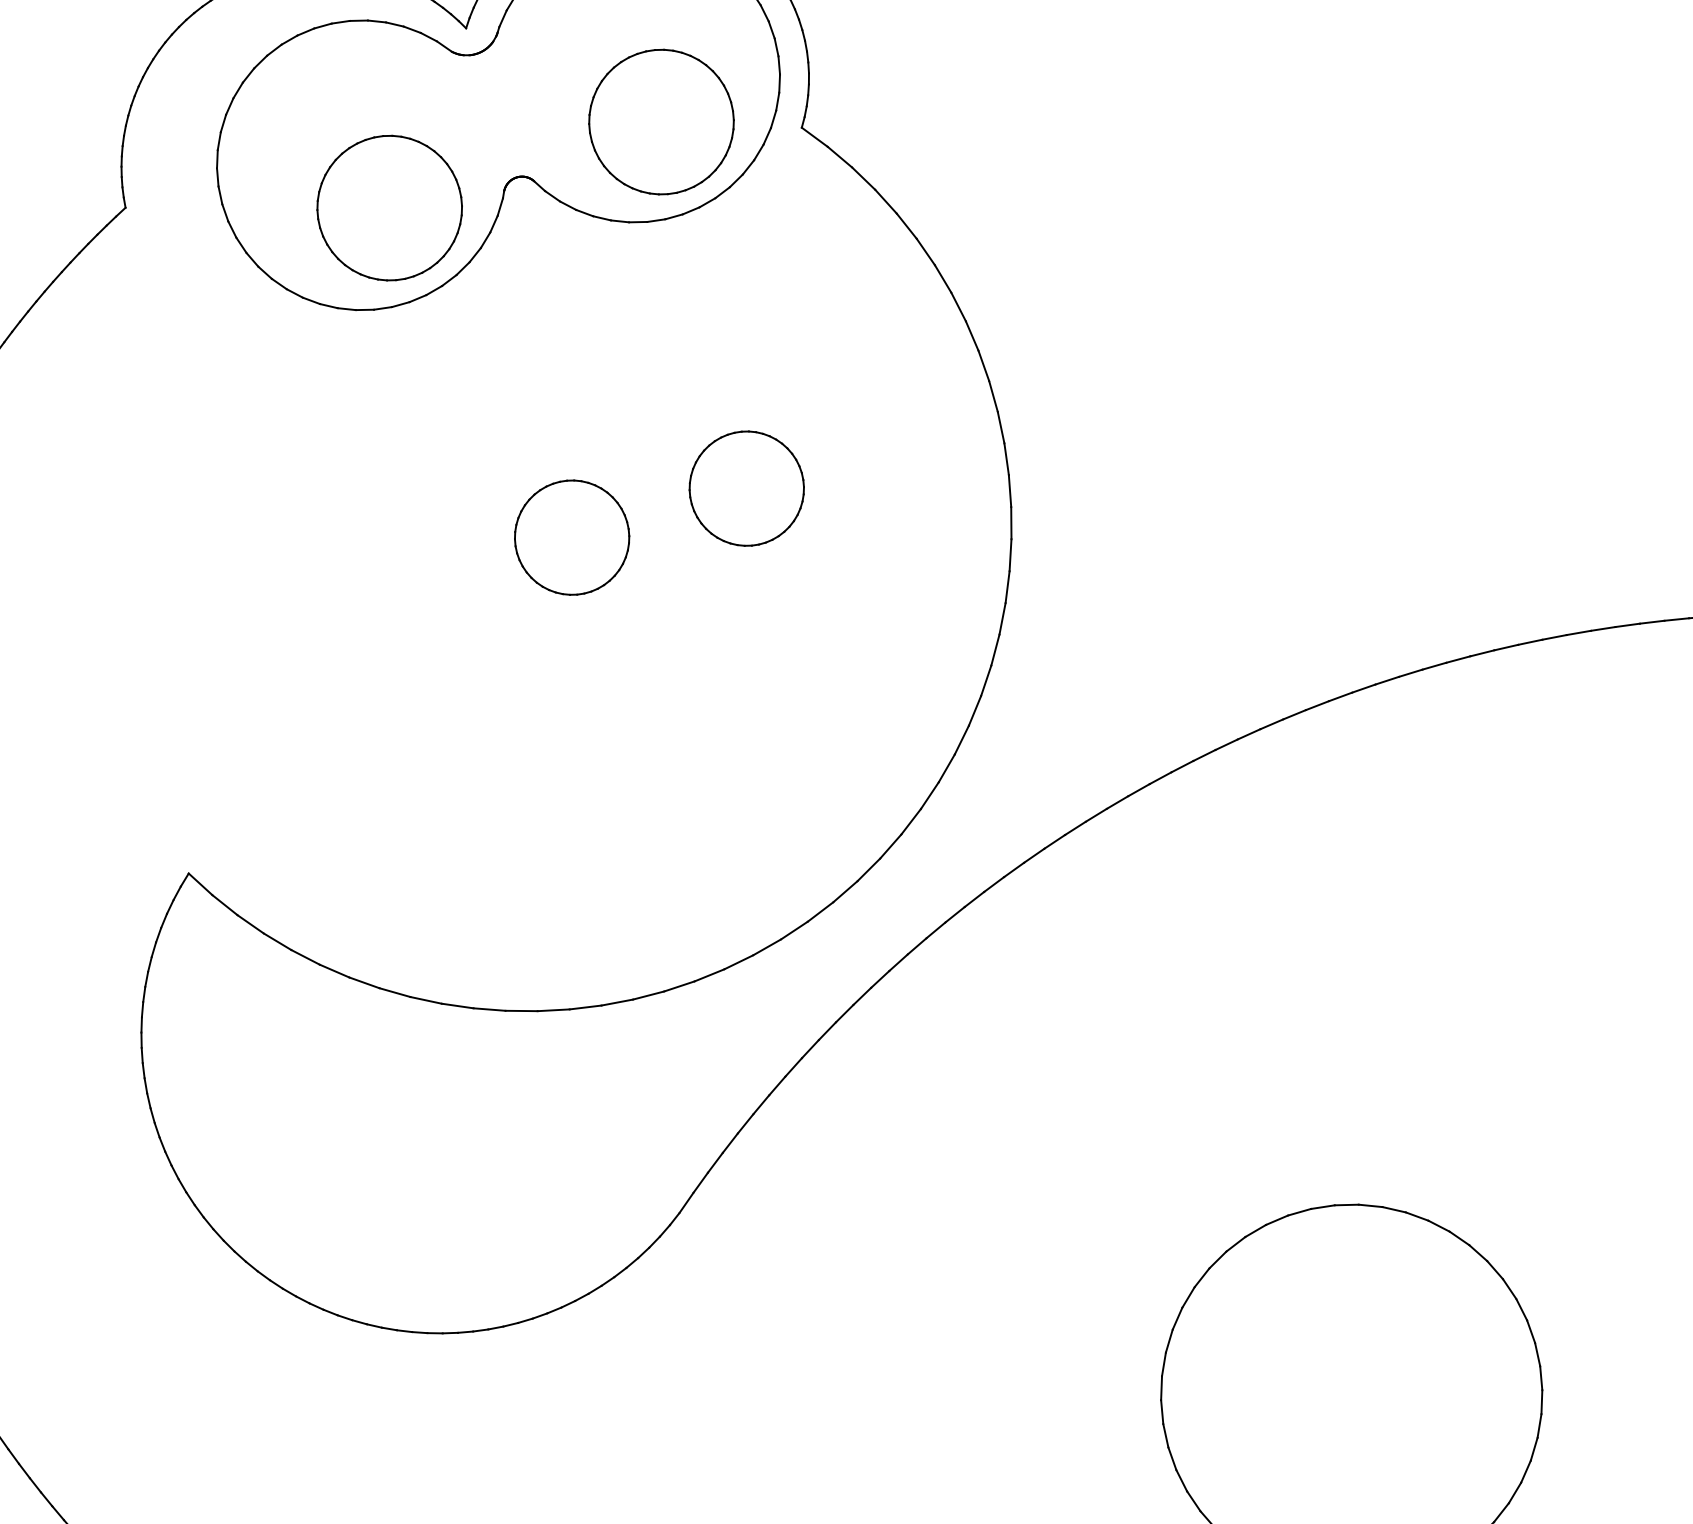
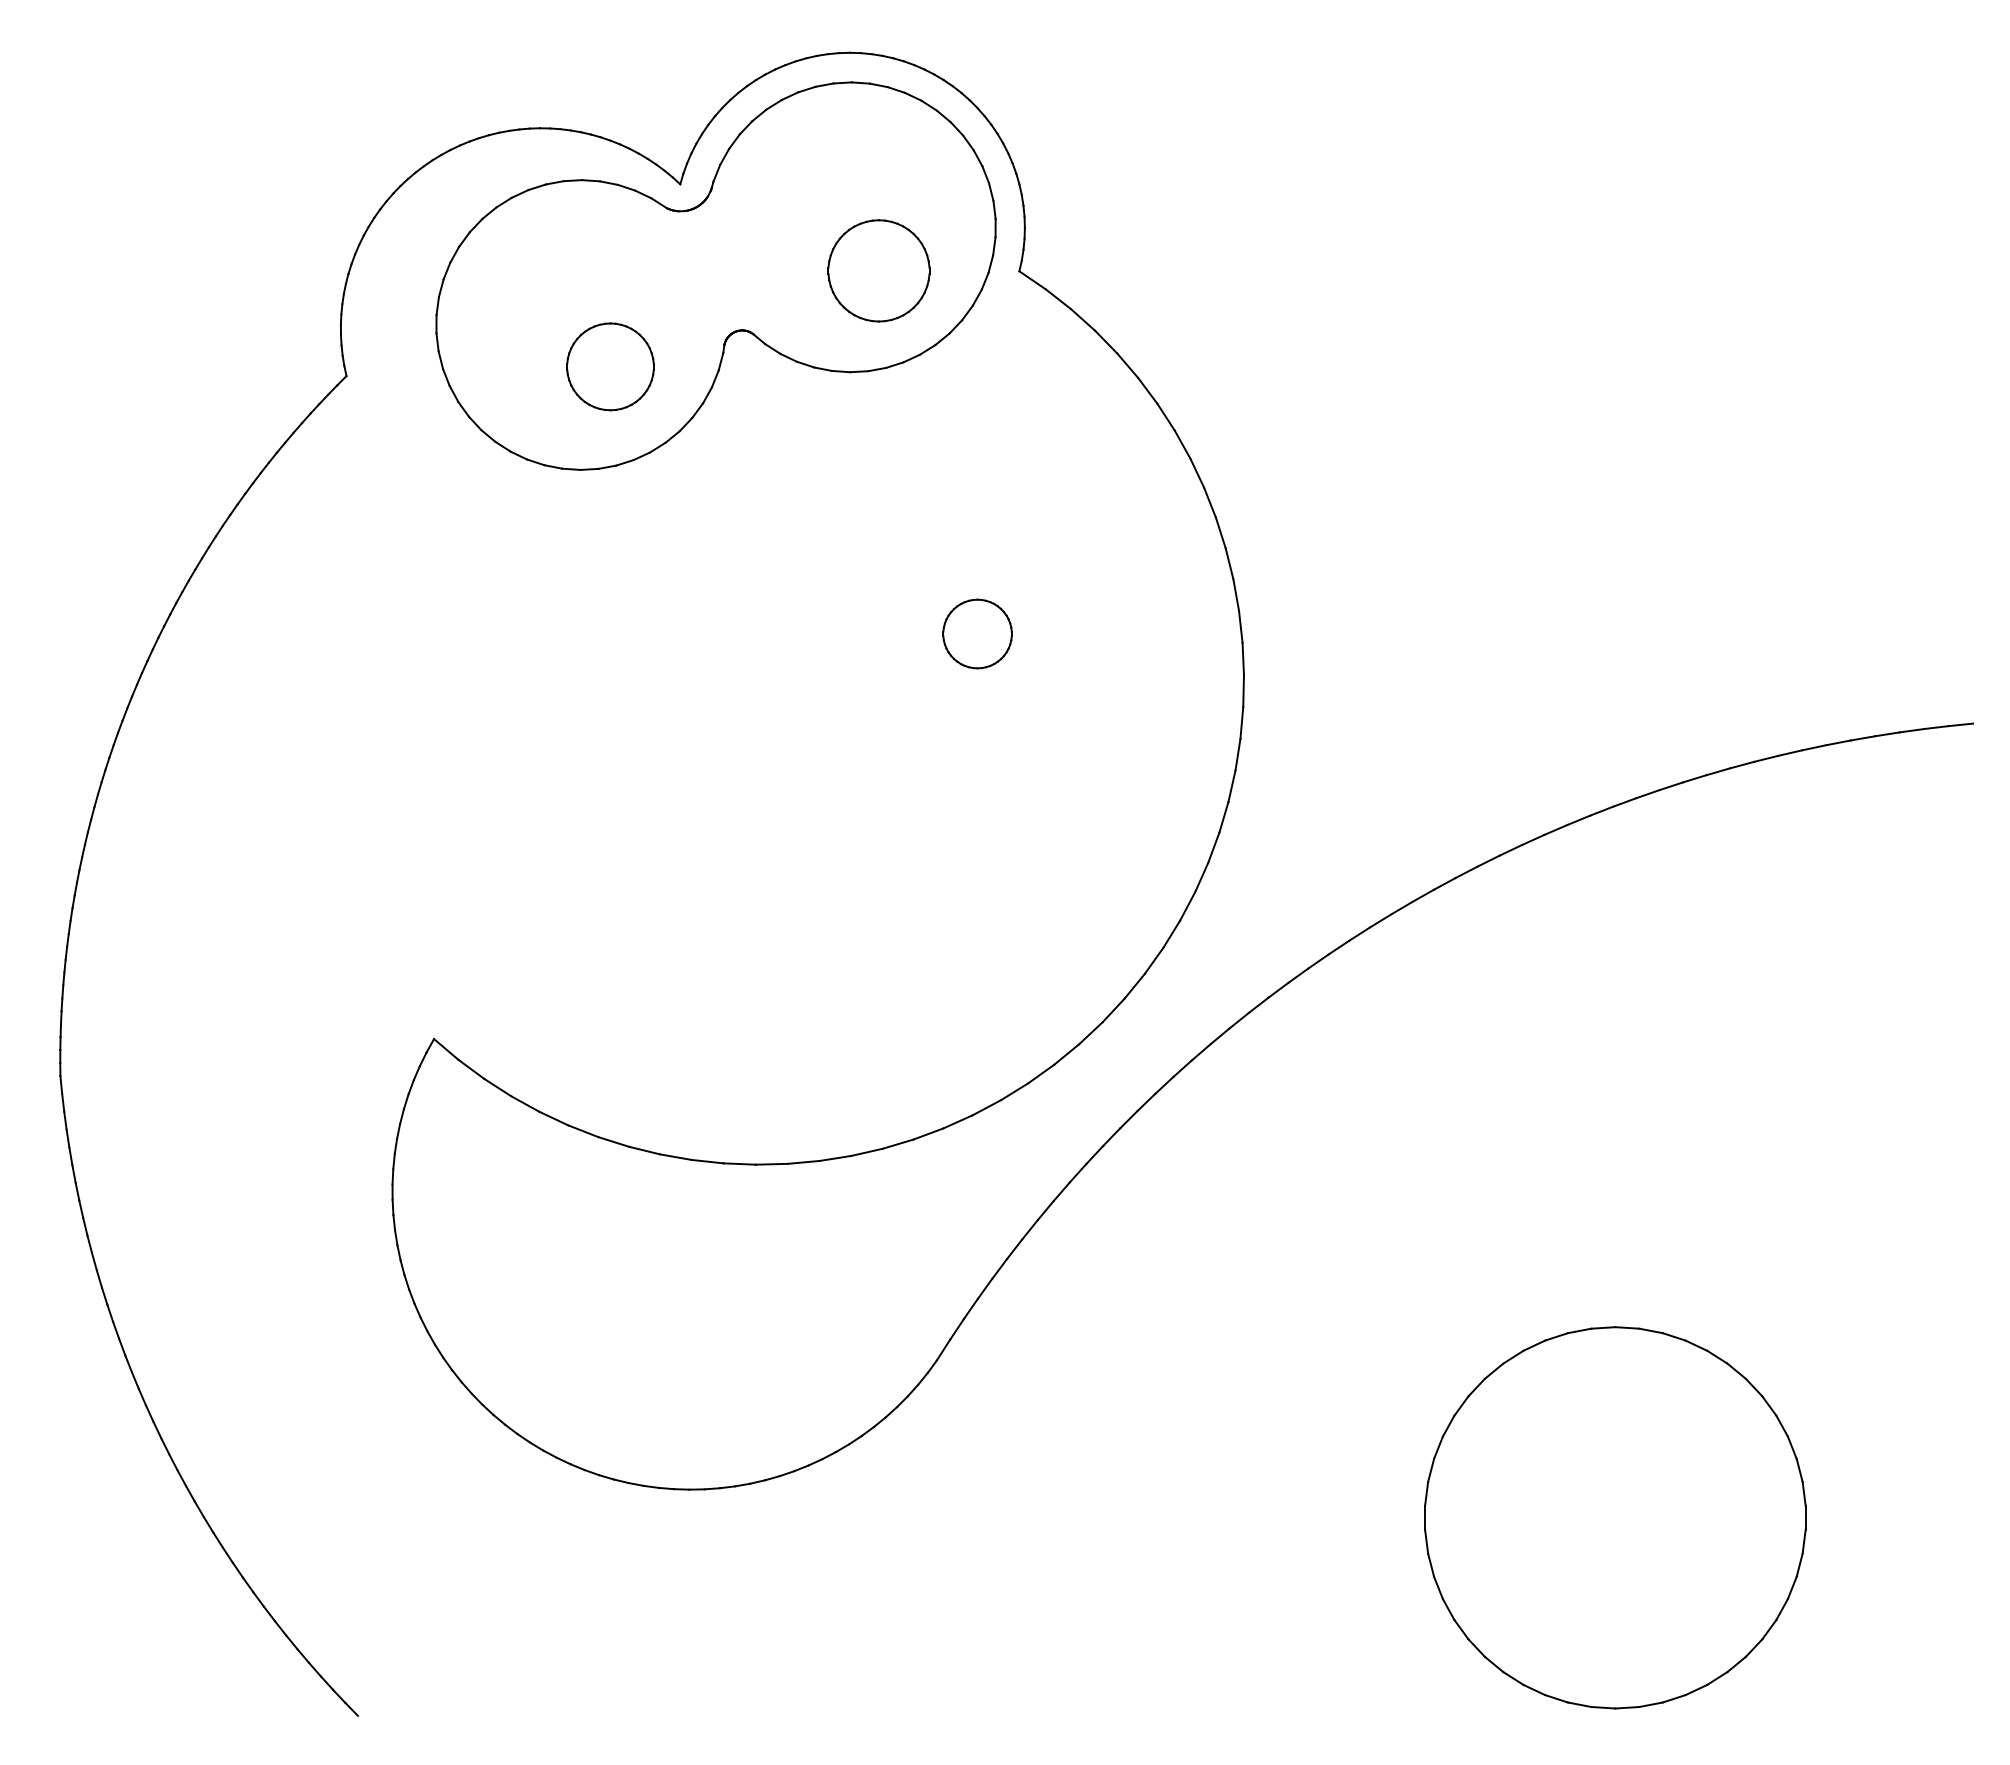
part: (661, 121) -> (878, 270), size x0.7
part: (389, 207) -> (610, 366), size x0.6
part: (746, 488) -> (977, 633), size x0.6
part: (571, 537) -> (804, 689), removed

